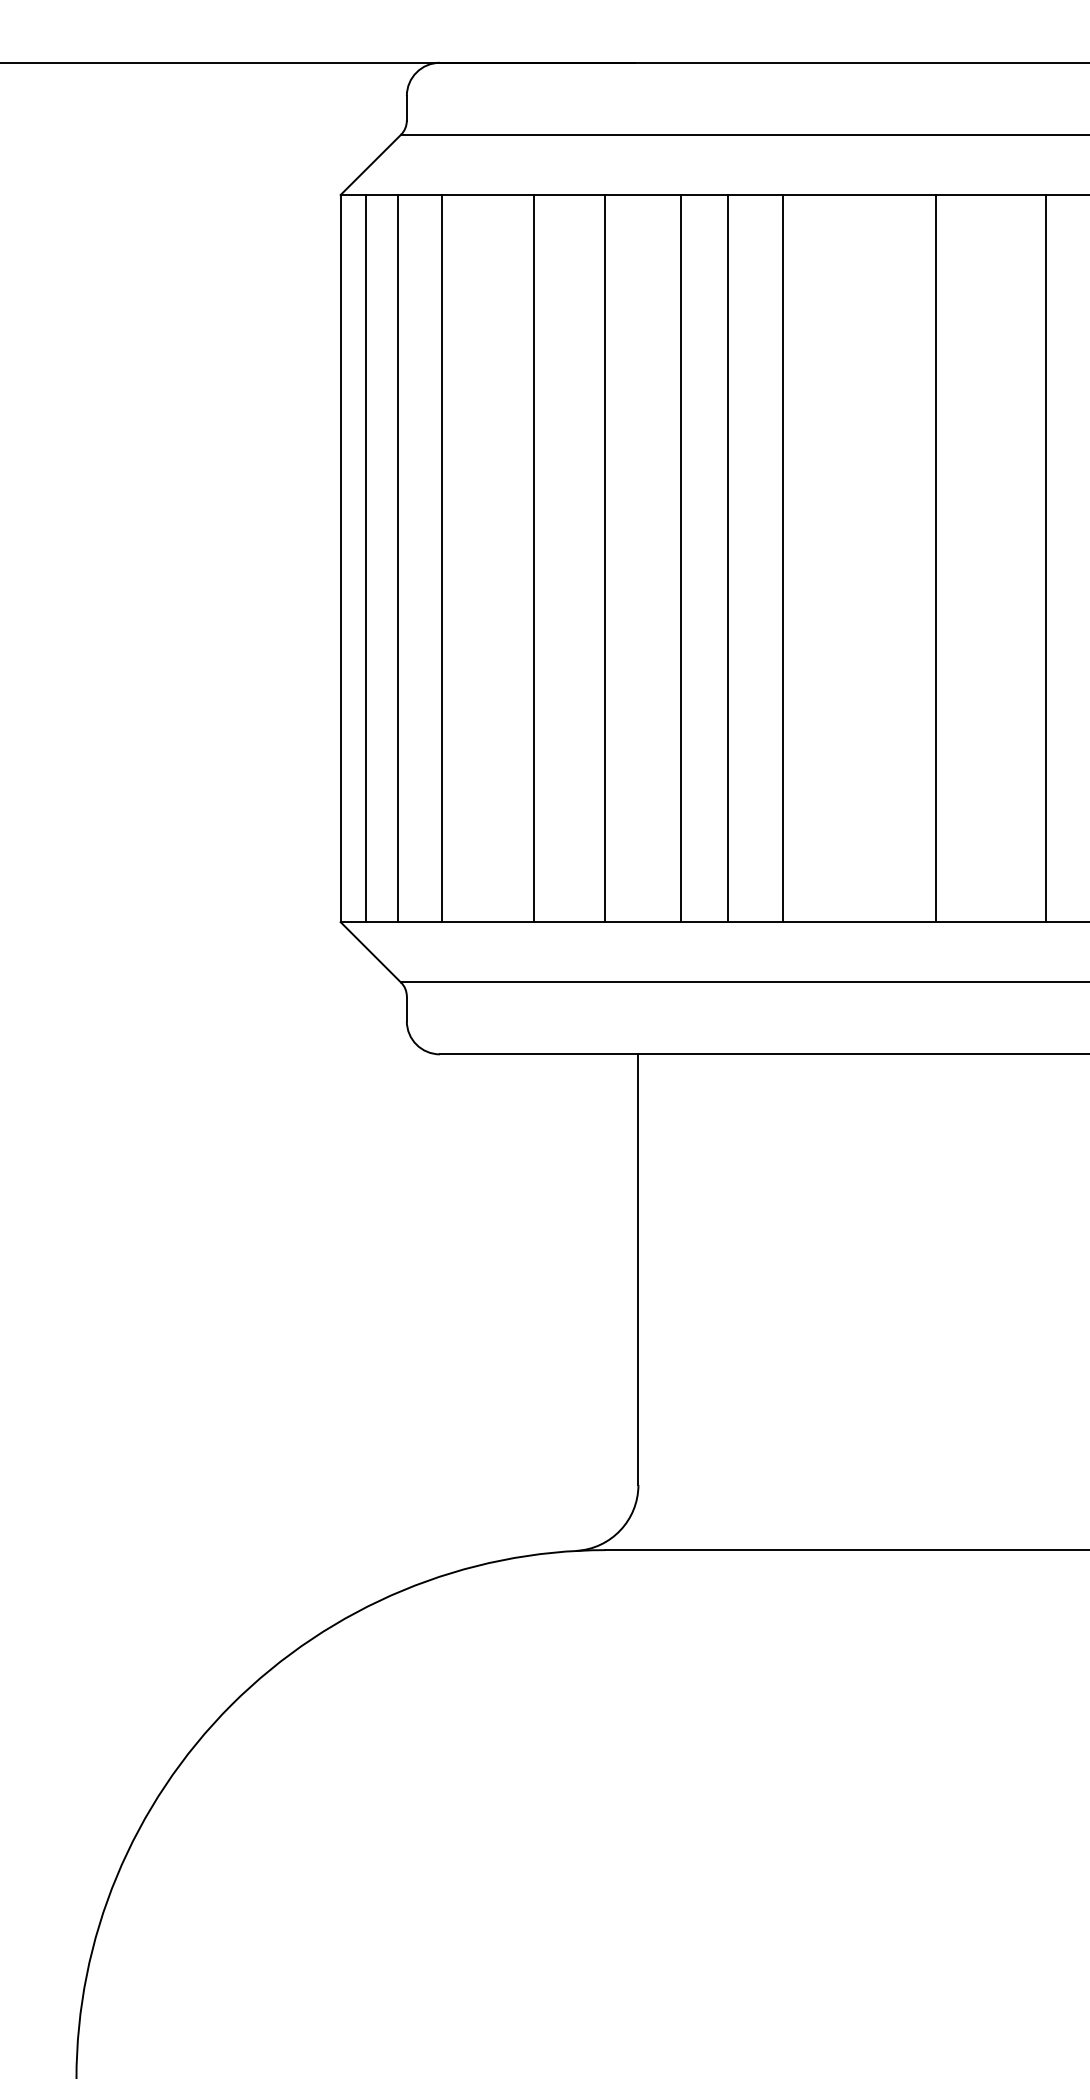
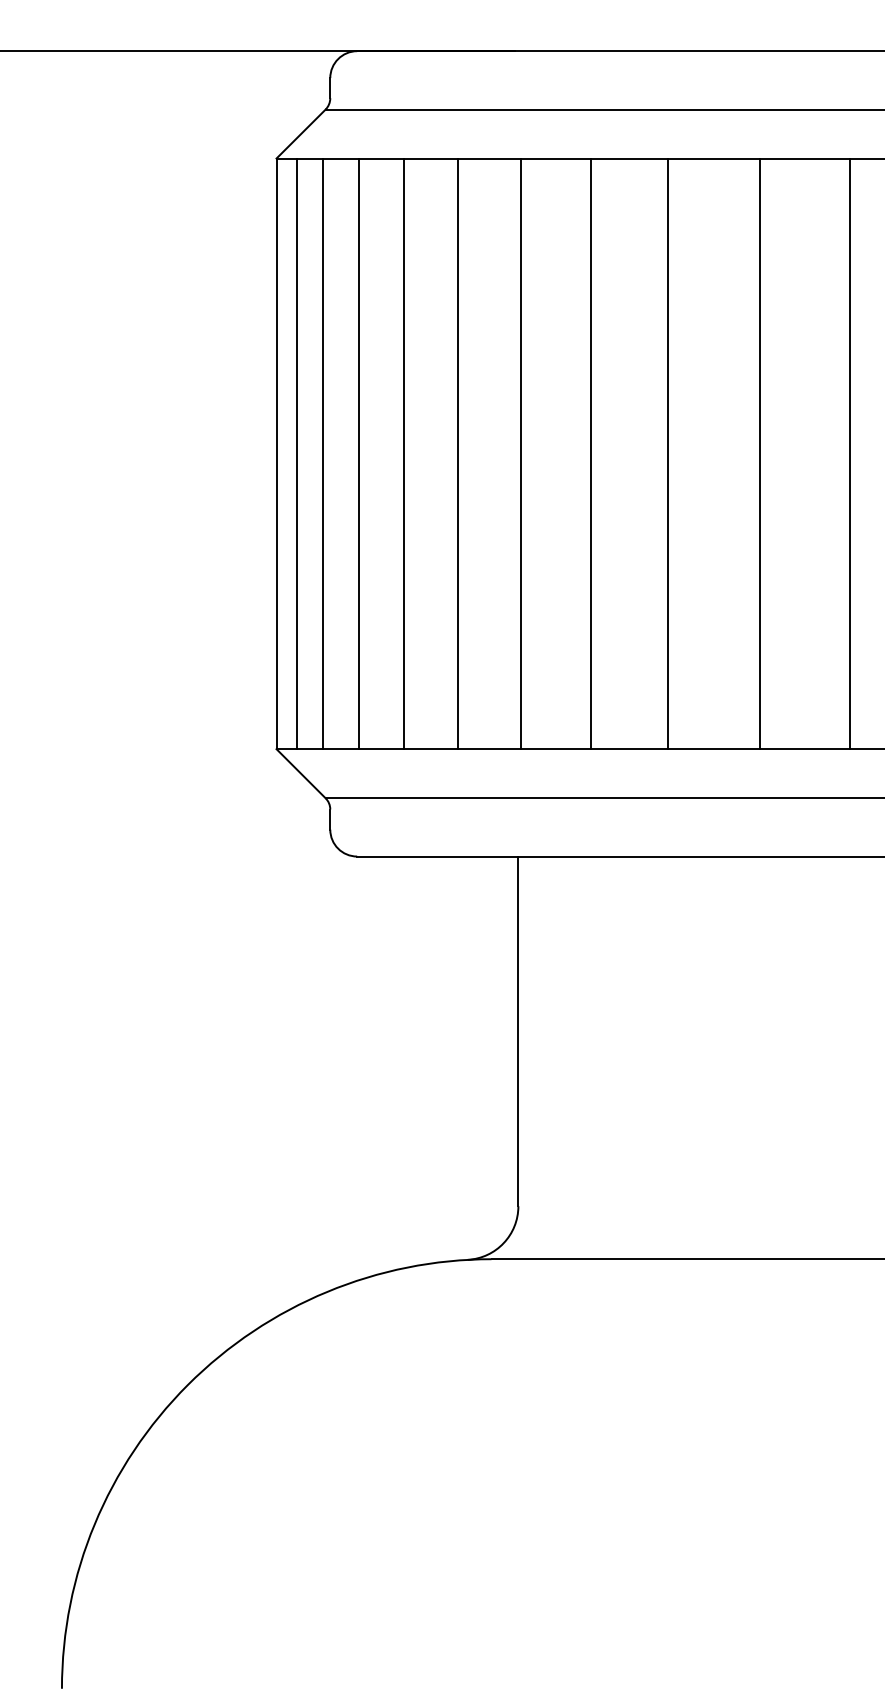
line: (533, 558) -> (403, 453), moved
line: (605, 558) -> (458, 453), moved
line: (680, 558) -> (520, 453), moved
line: (783, 558) -> (668, 453), moved

